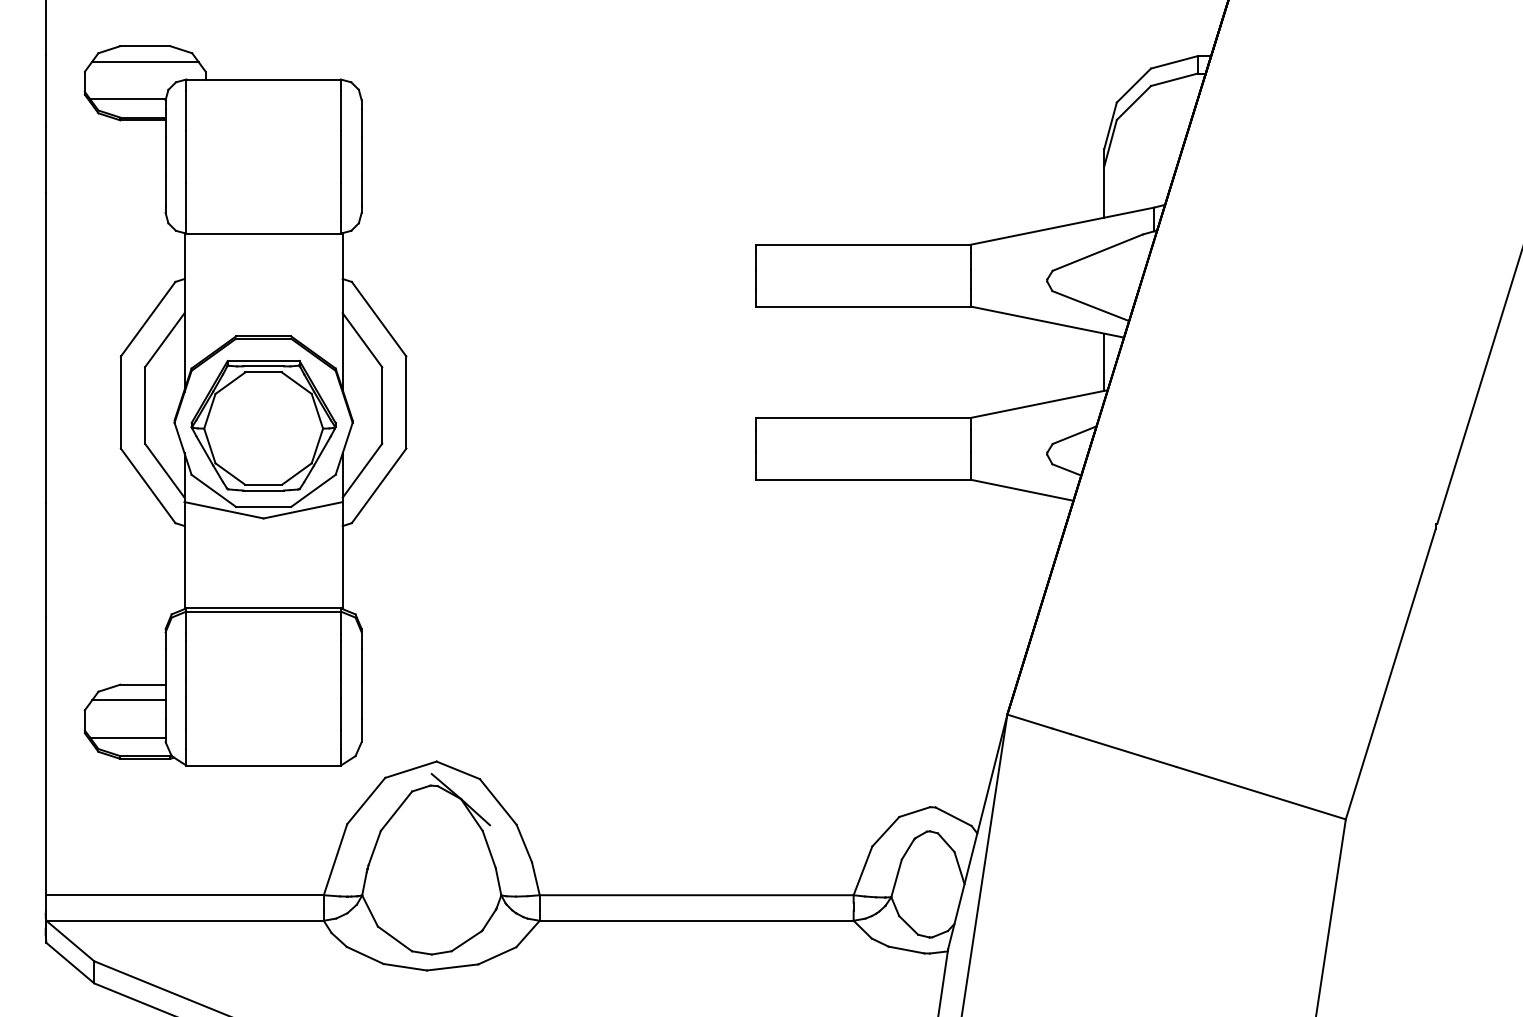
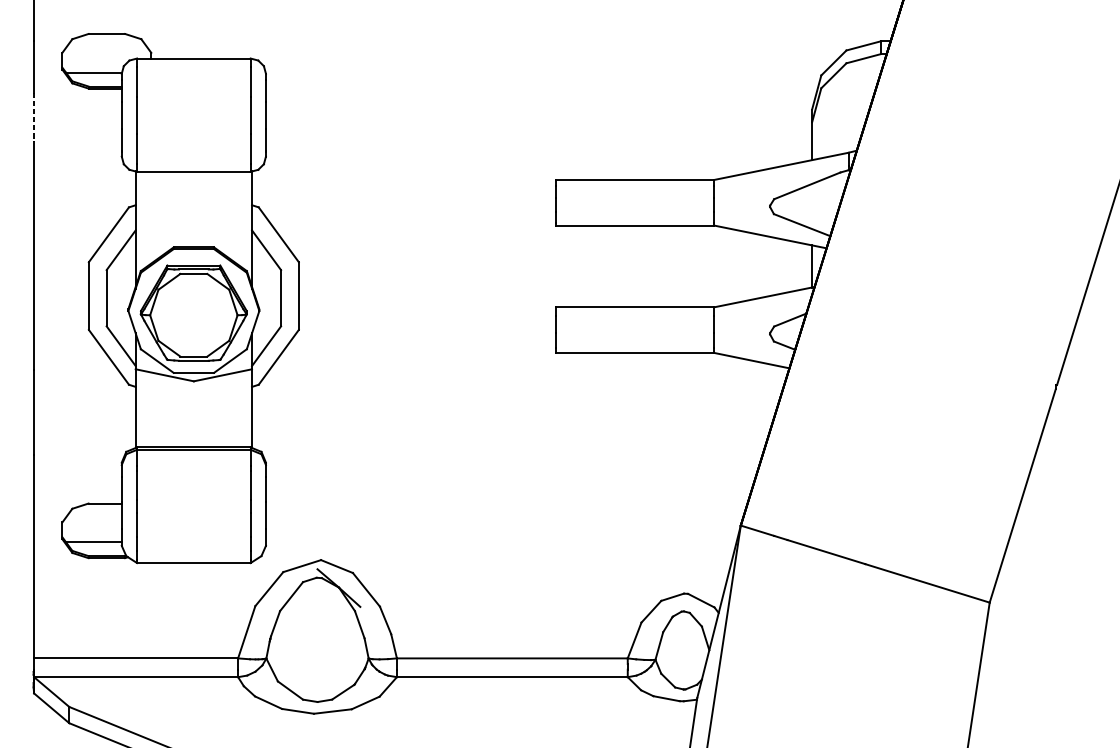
line: (145, 61) -> (106, 45), removed
line: (45, 160) -> (33, 118), solid -> dashed
line: (128, 700) -> (94, 515), removed

